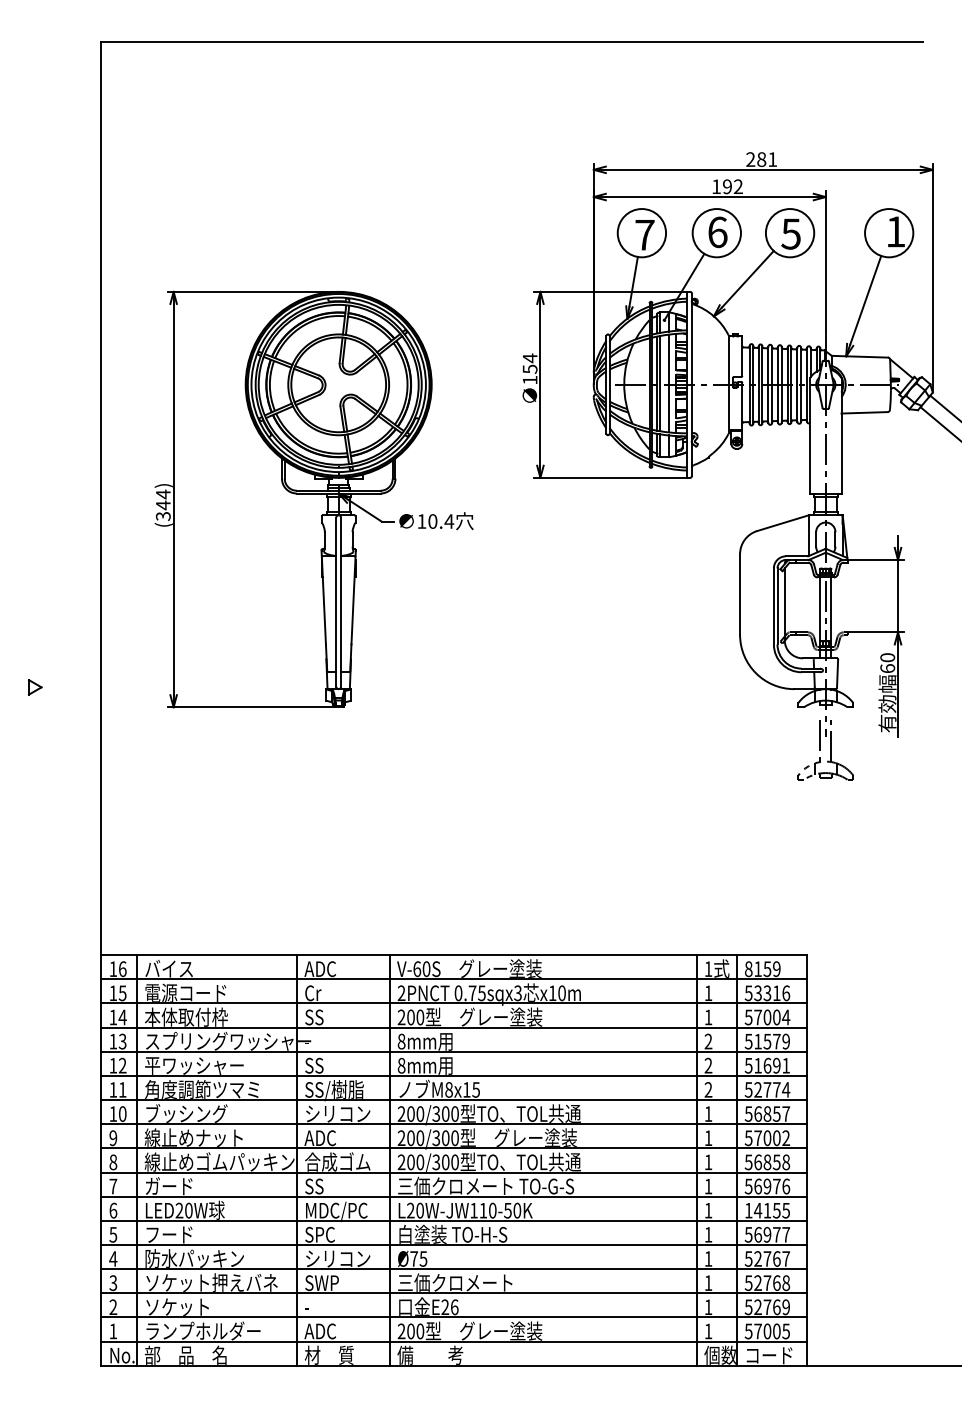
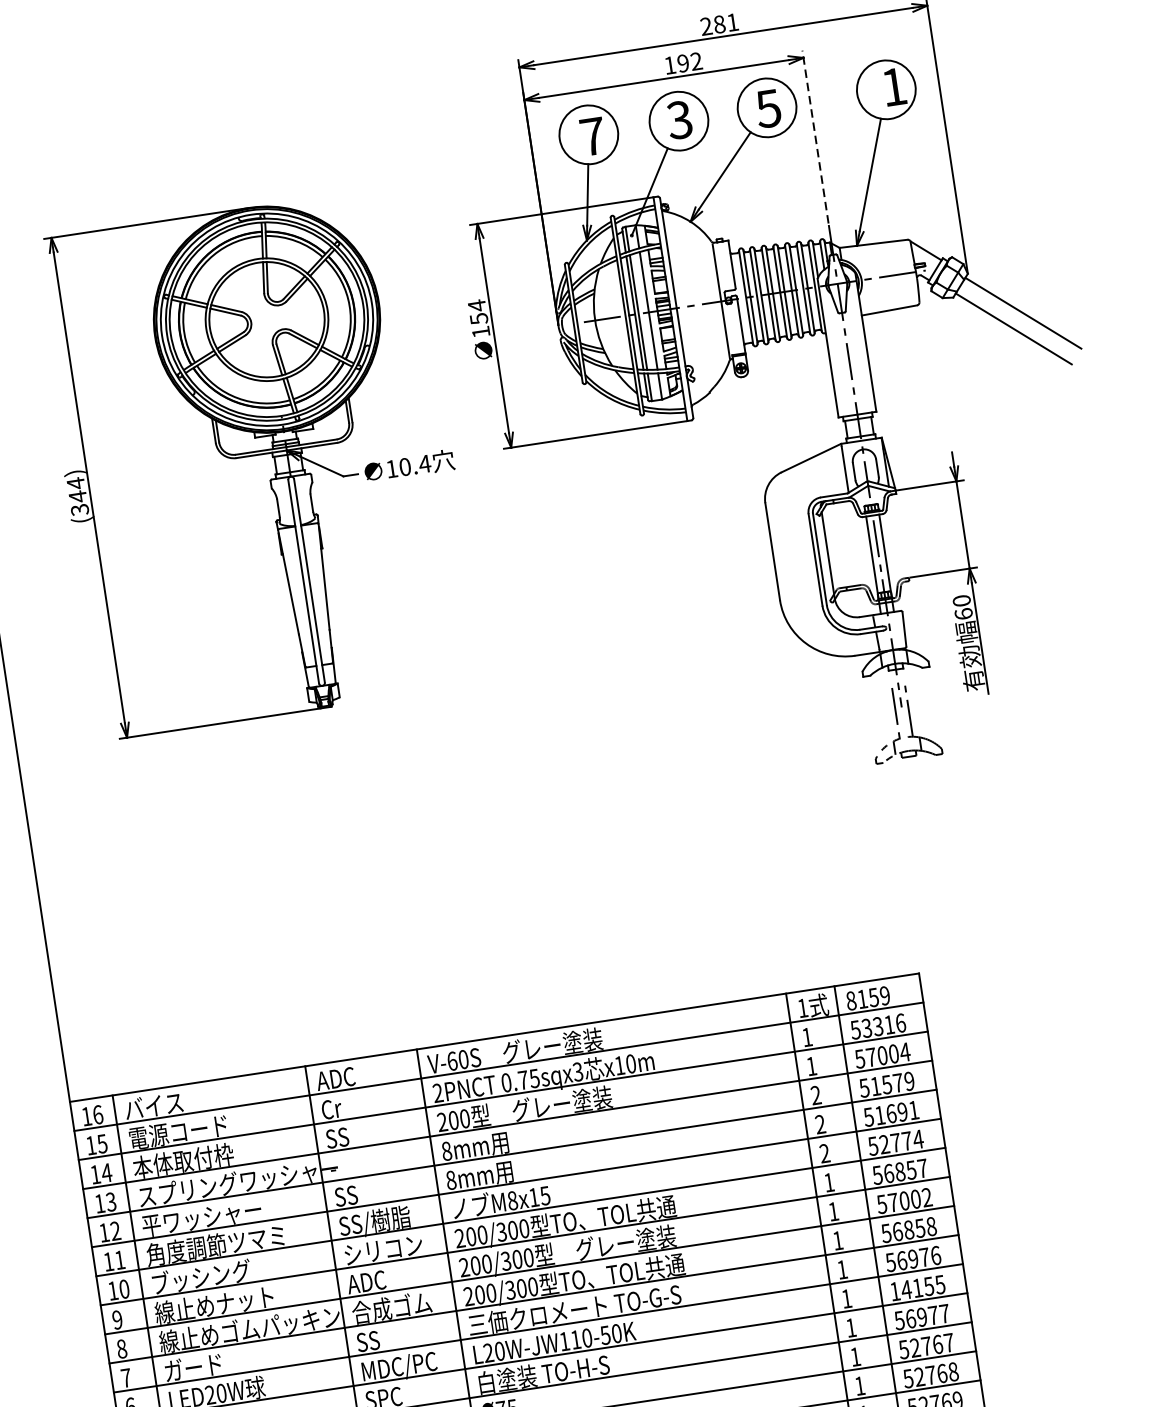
text: (717, 232) -> (679, 120), 6 -> 3
line: (825, 262) -> (815, 136), solid -> dashed
part: (313, 499) -> (257, 462), moved

